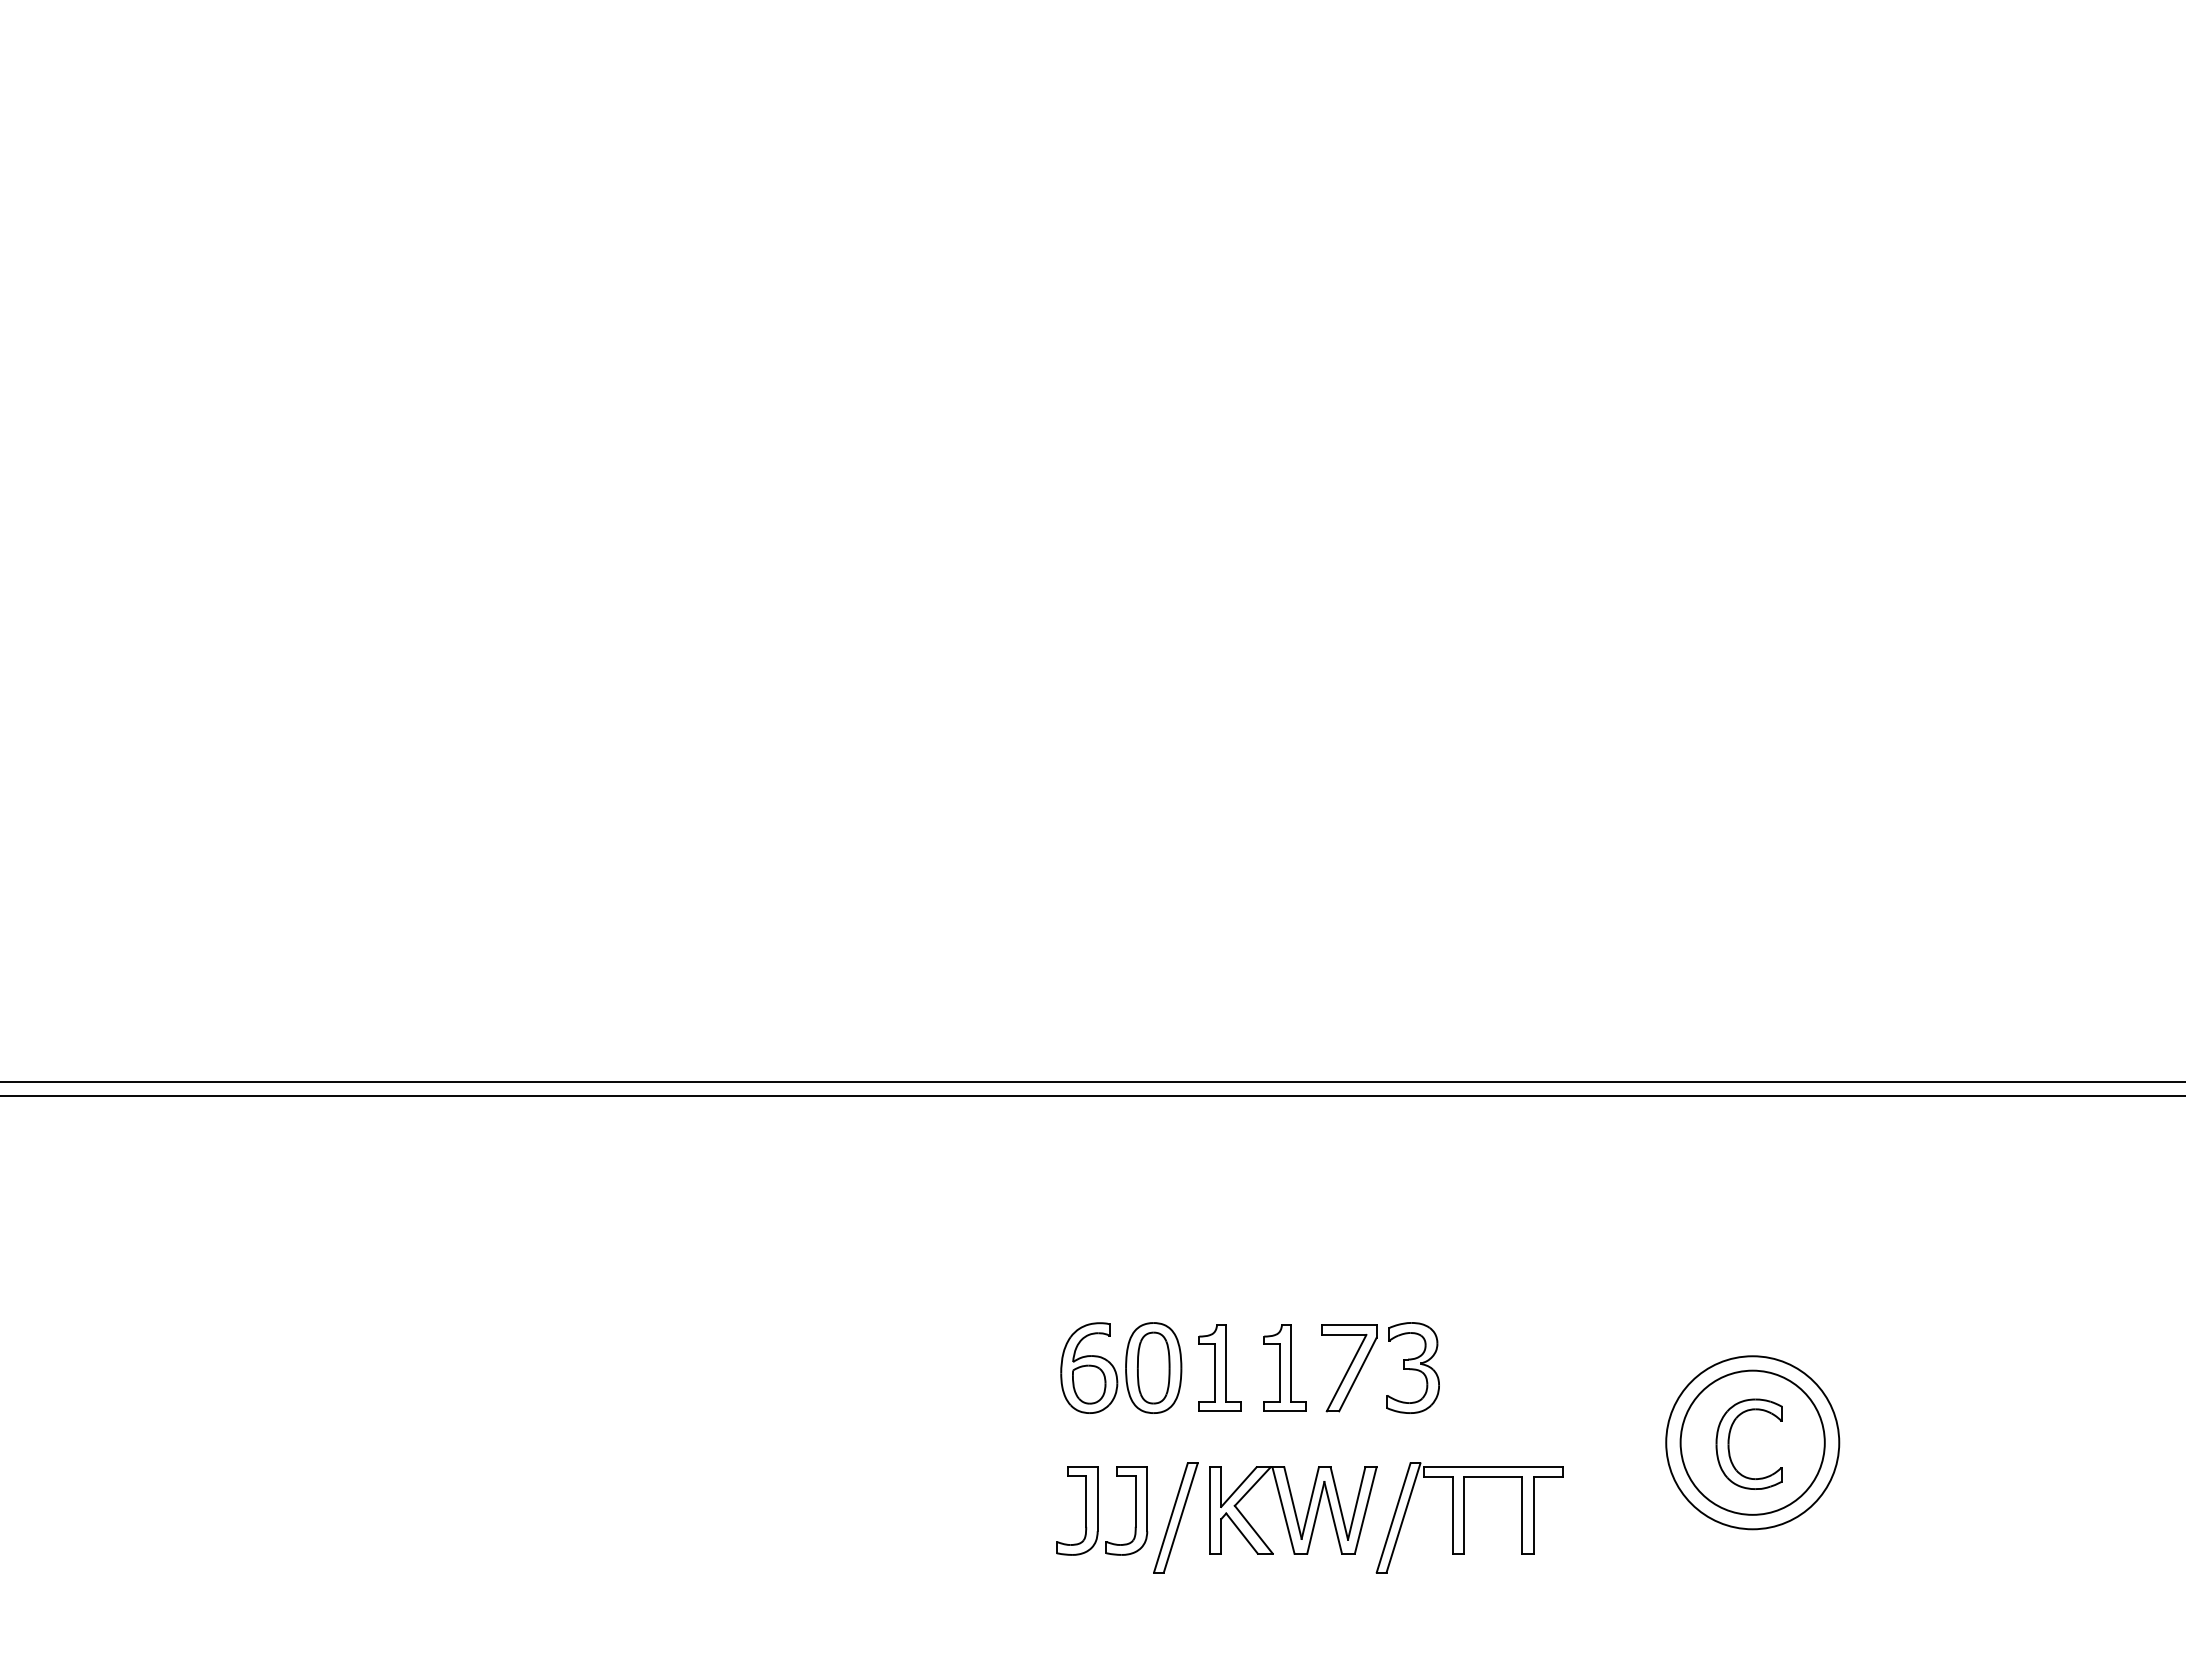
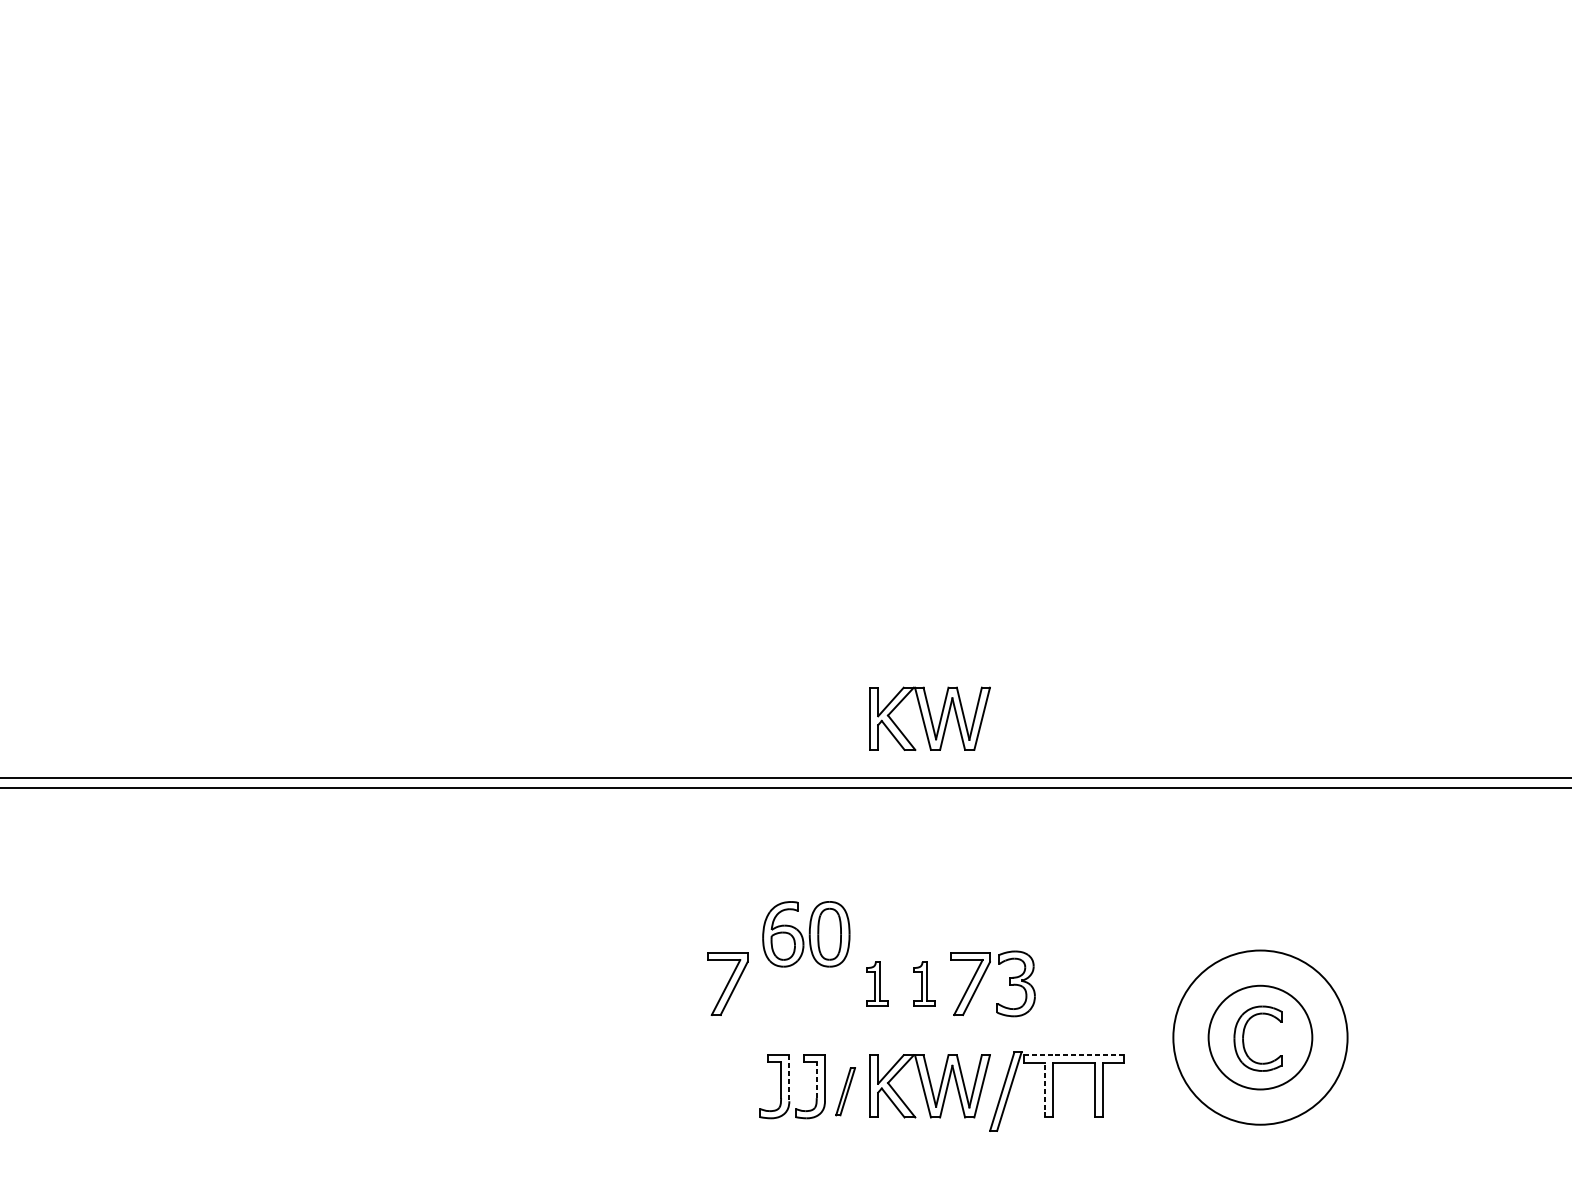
part: (1293, 999) -> (930, 718), added
part: (1121, 1367) -> (806, 933), moved
part: (1219, 1367) -> (876, 983), size x0.7
part: (1284, 1367) -> (923, 983), size x0.7
part: (1012, 1368) -> (728, 984), added
circle: (1752, 1442) -> (1260, 1037), size x1.4
line: (1493, 1467) -> (1074, 1055), solid -> dashed
line: (1097, 1499) -> (789, 1078), solid -> dashed
line: (1135, 1501) -> (816, 1079), solid -> dashed
line: (1452, 1515) -> (1044, 1089), solid -> dashed
part: (1175, 1517) -> (845, 1091), size x0.6

